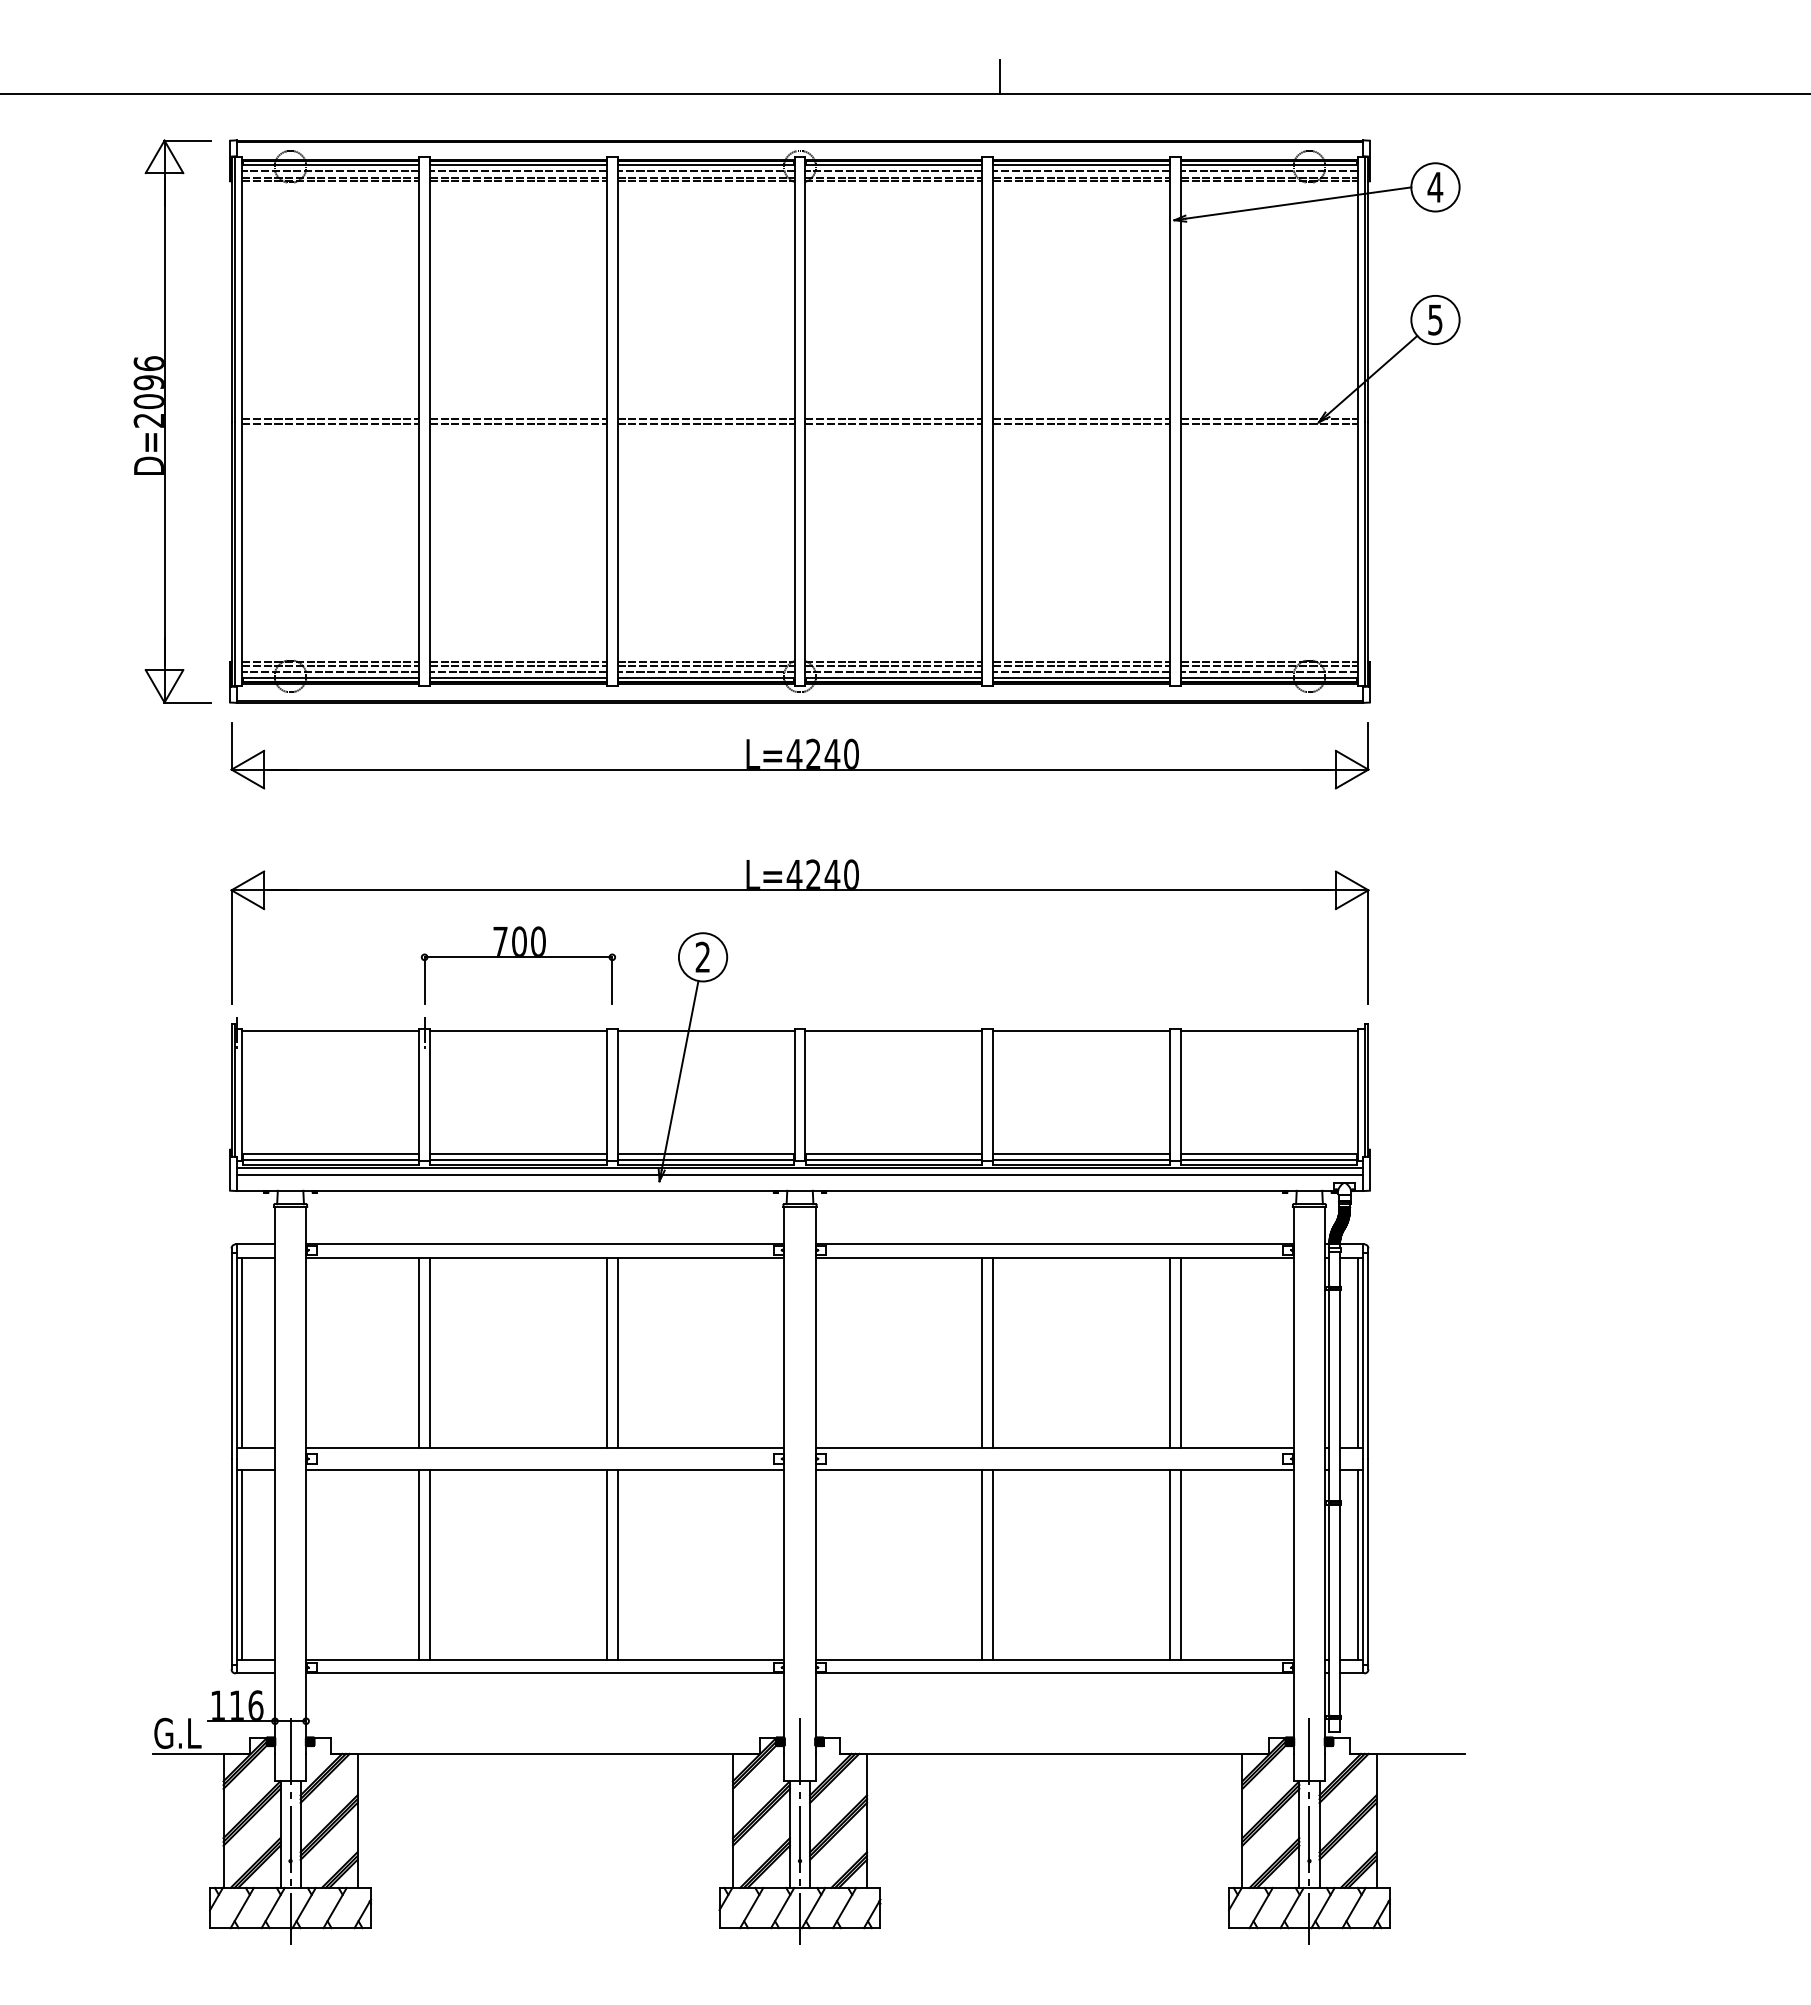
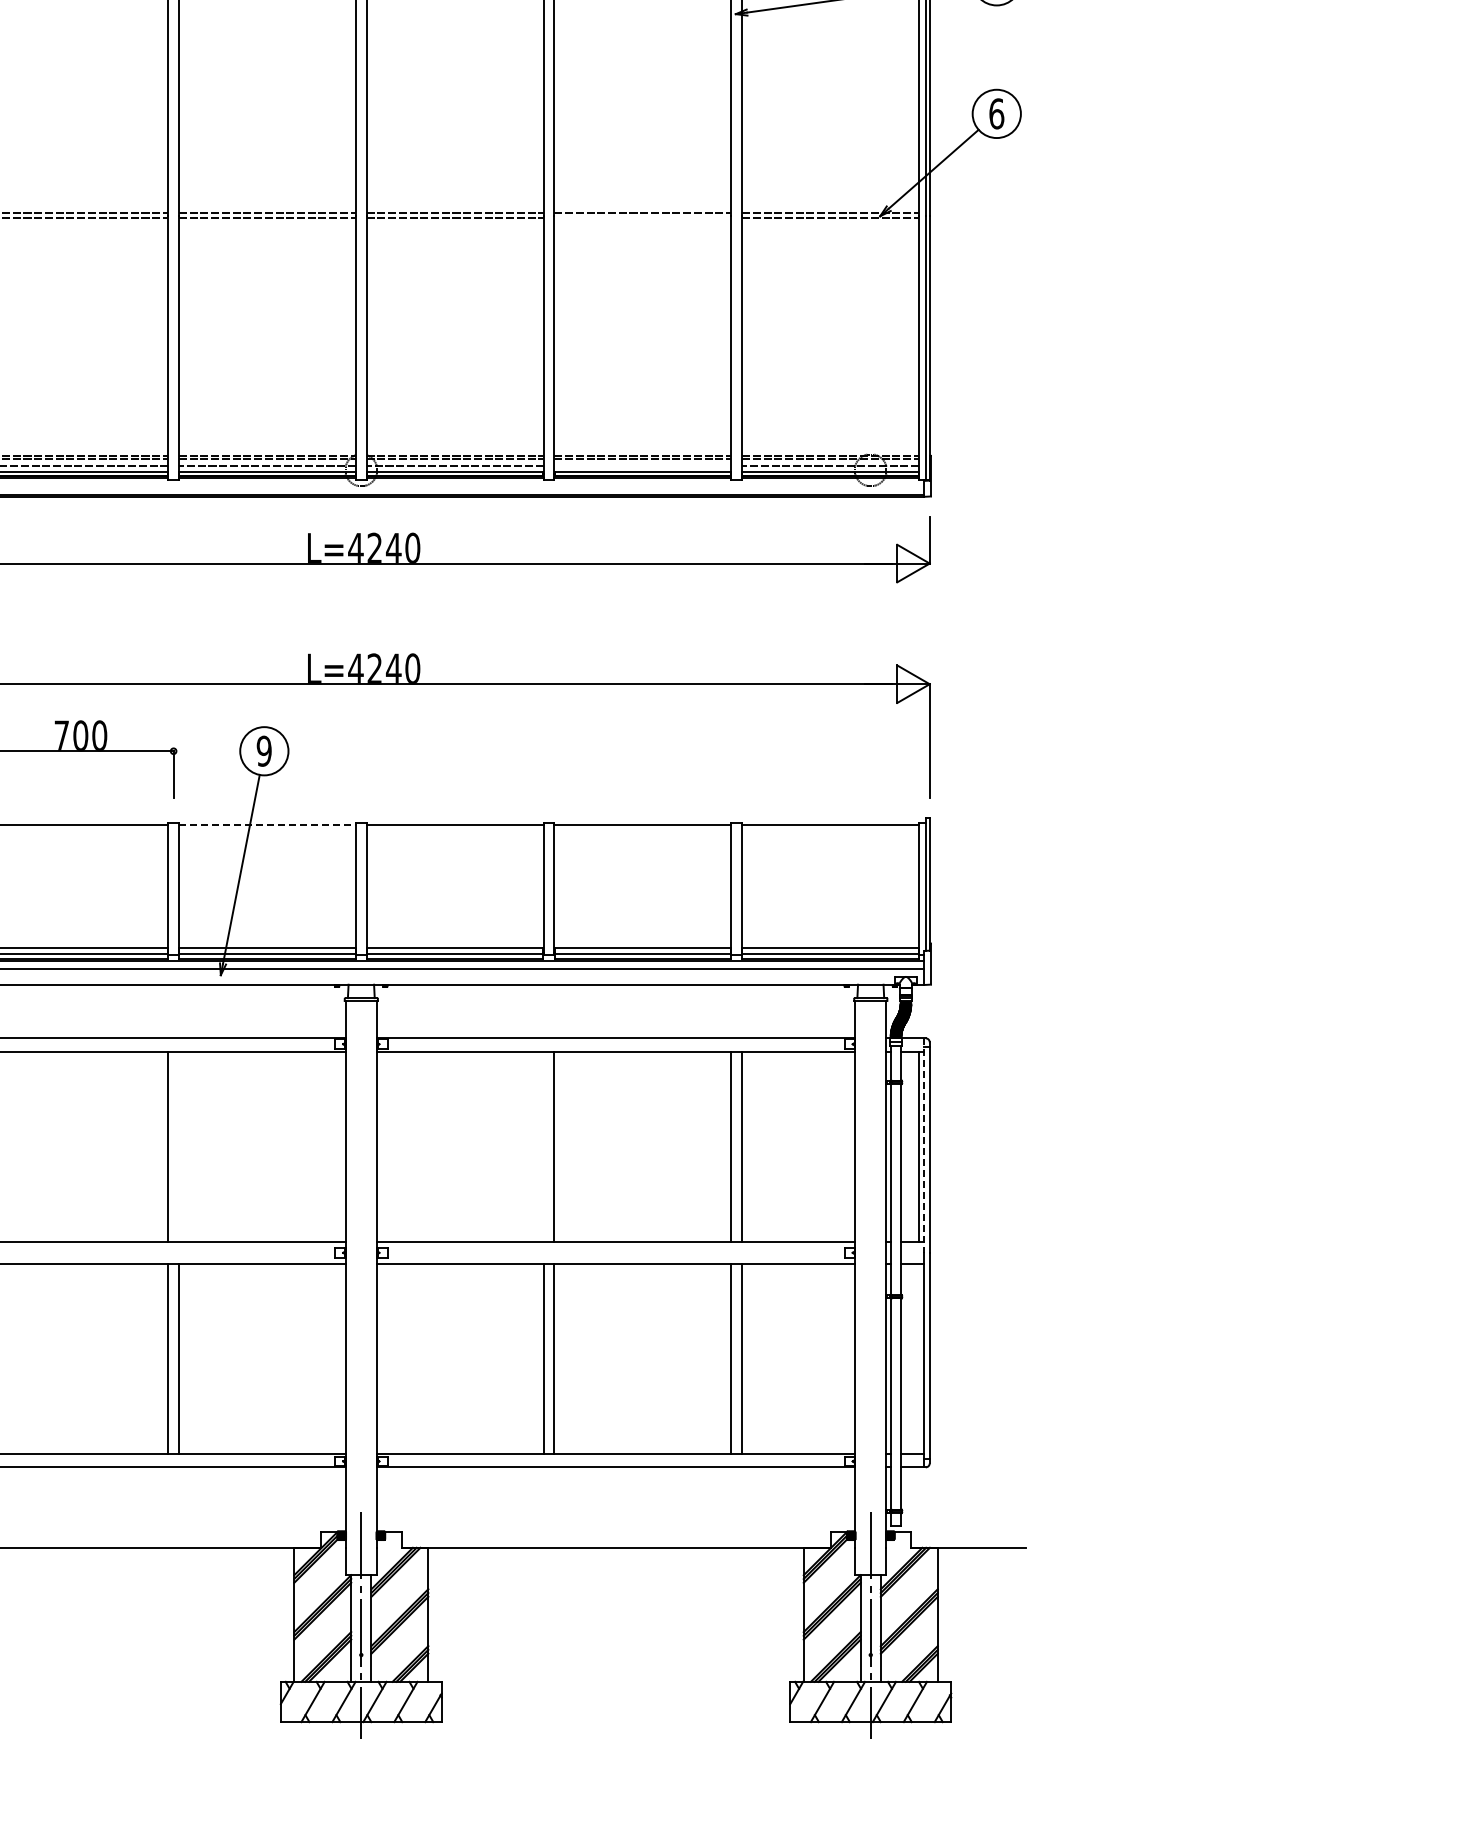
text: (1435, 319) -> (996, 113), 5 -> 6
line: (1081, 424) -> (642, 218), removed
line: (1081, 671) -> (642, 465), removed
text: (702, 956) -> (263, 750), 2 -> 9
line: (706, 1030) -> (267, 824), solid -> dashed
line: (617, 1352) -> (178, 1146), removed
line: (982, 1352) -> (543, 1146), removed
line: (1363, 1352) -> (924, 1146), solid -> dashed
line: (1357, 1564) -> (918, 1358), removed

